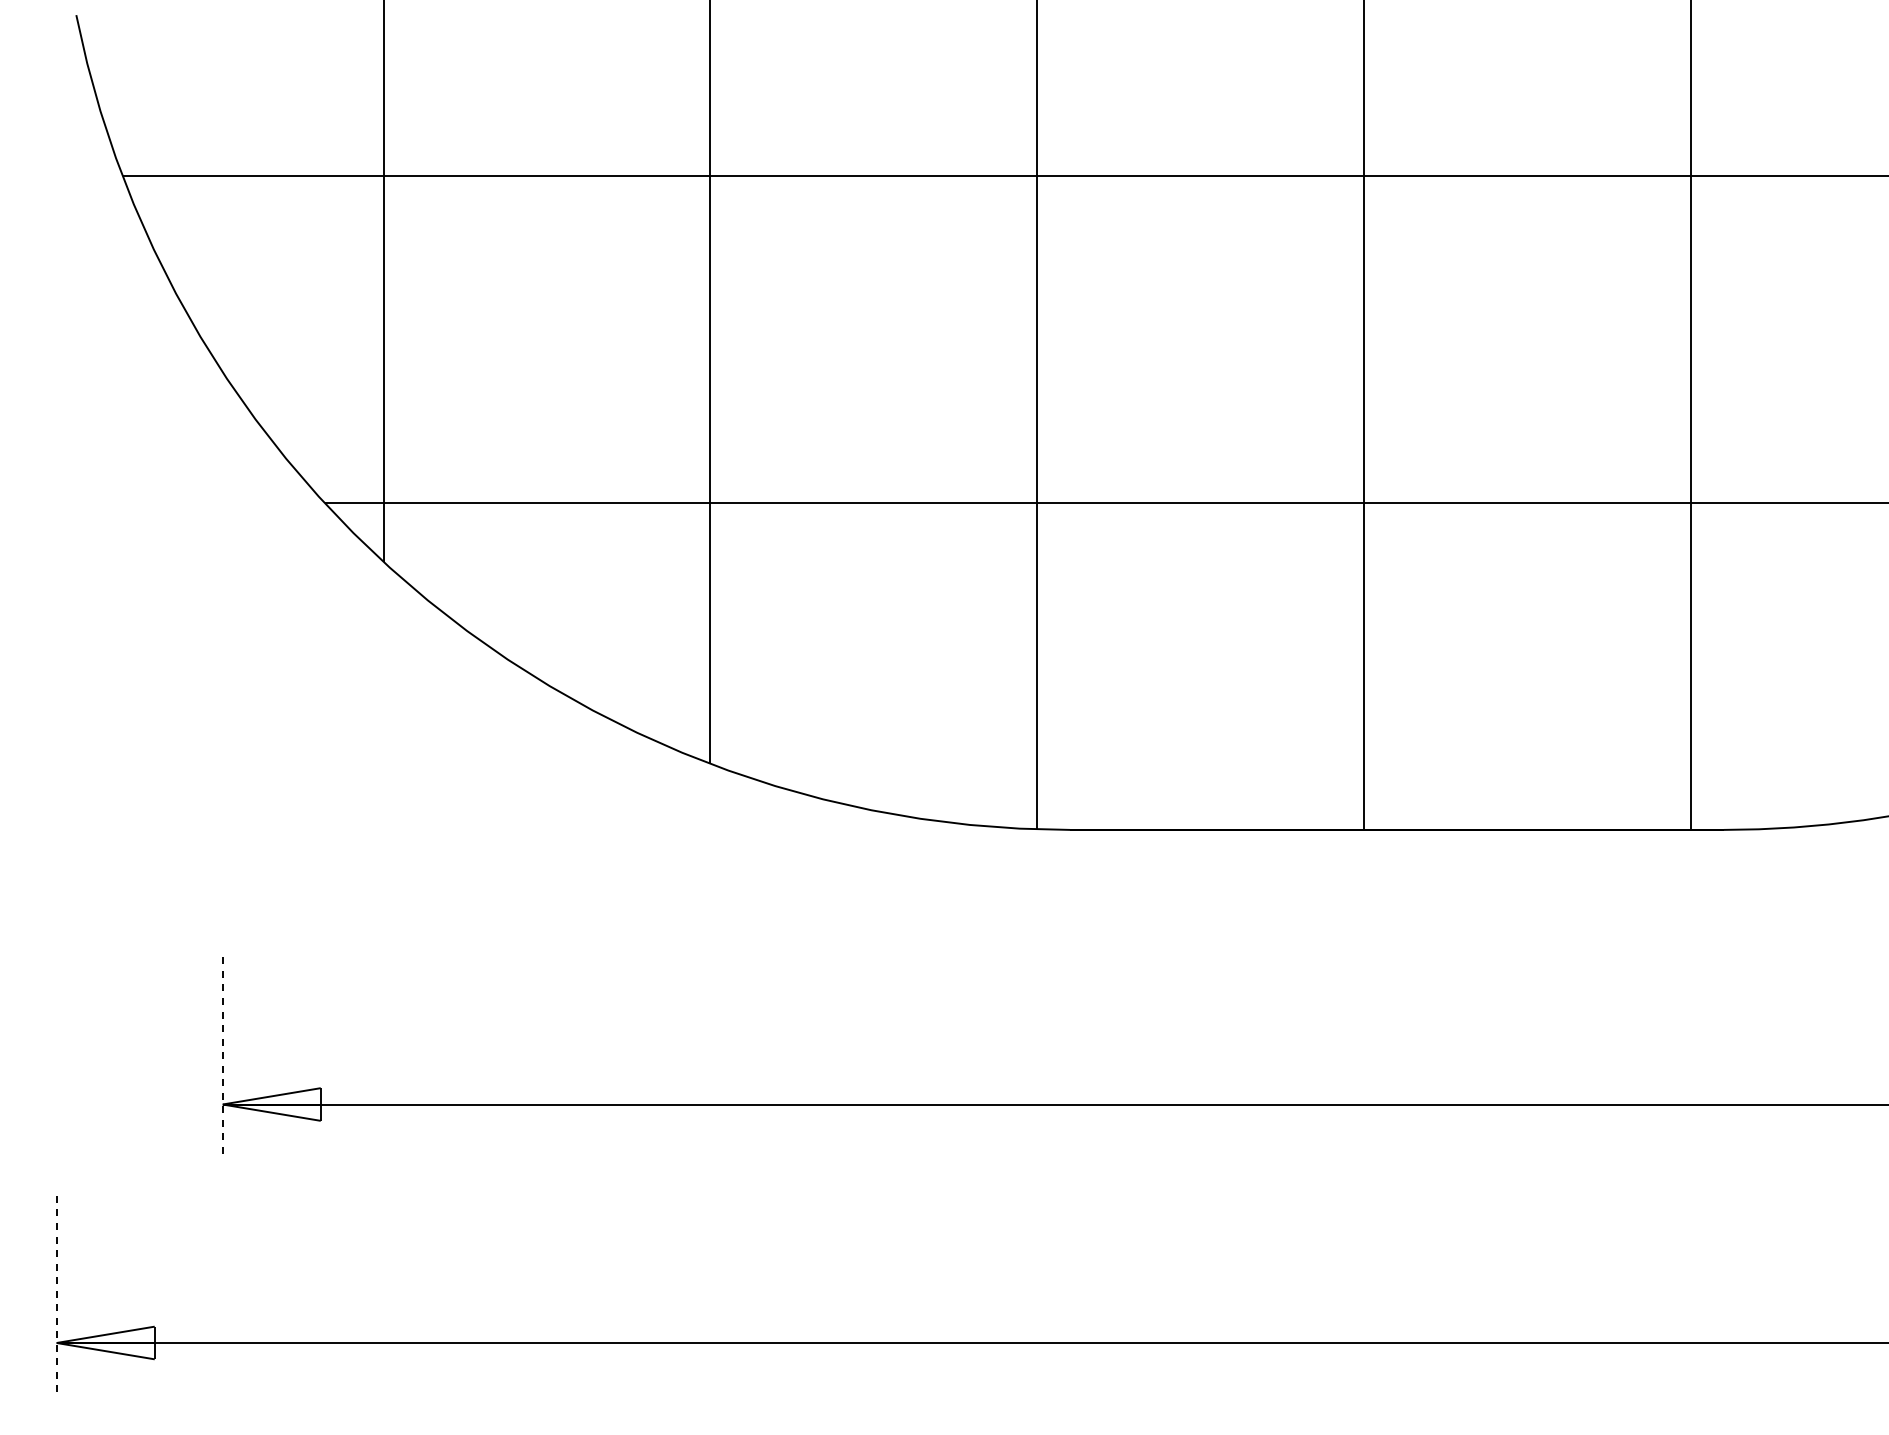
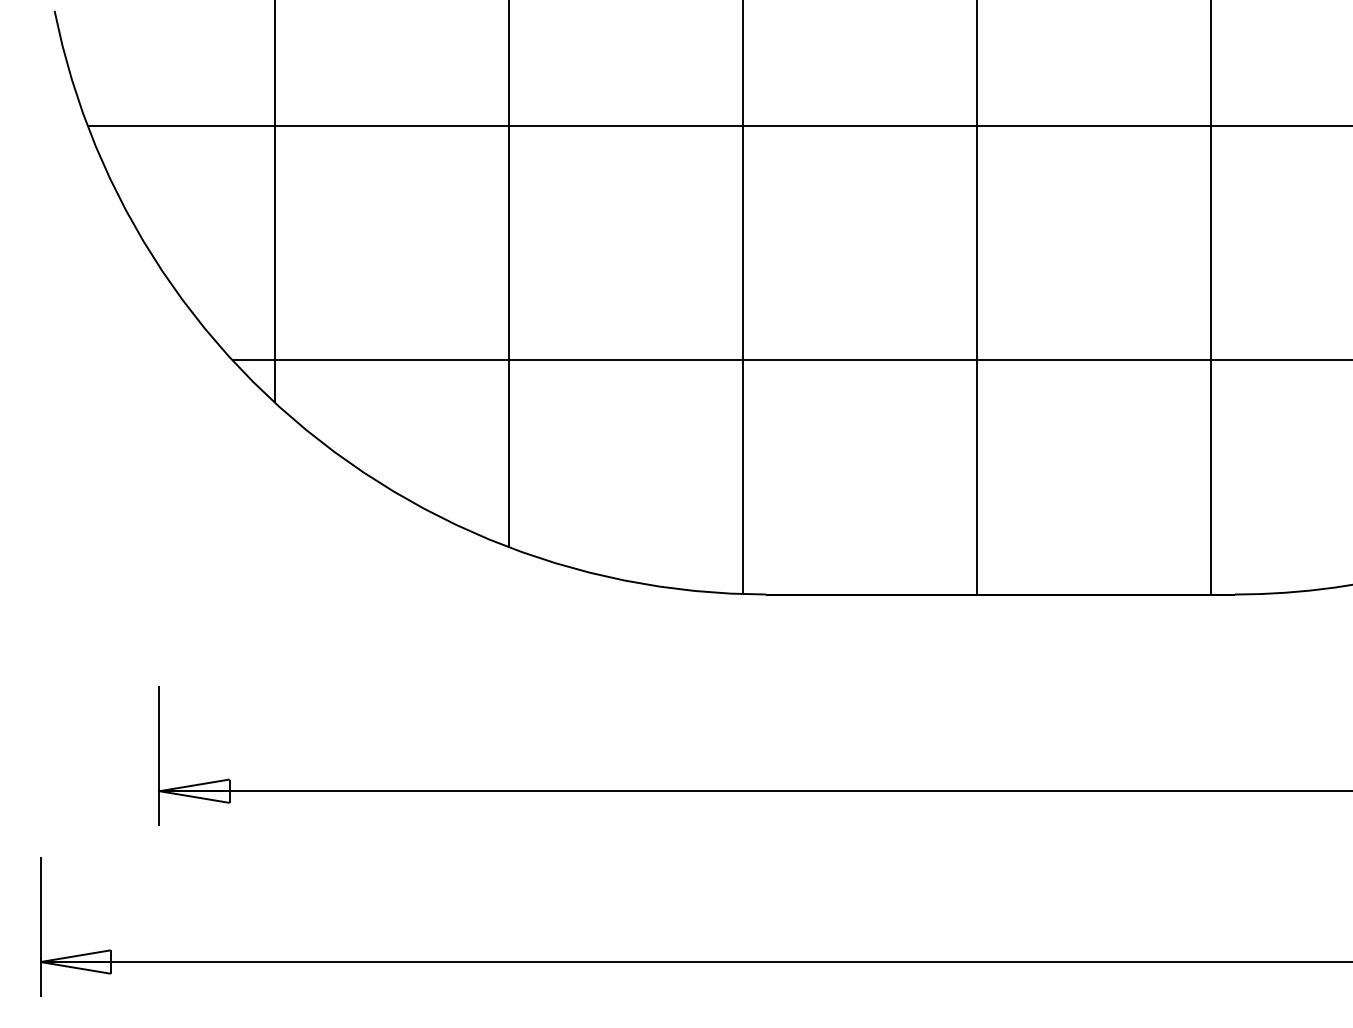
line: (222, 1055) -> (159, 756), dashed -> solid
line: (56, 1294) -> (40, 927), dashed -> solid

